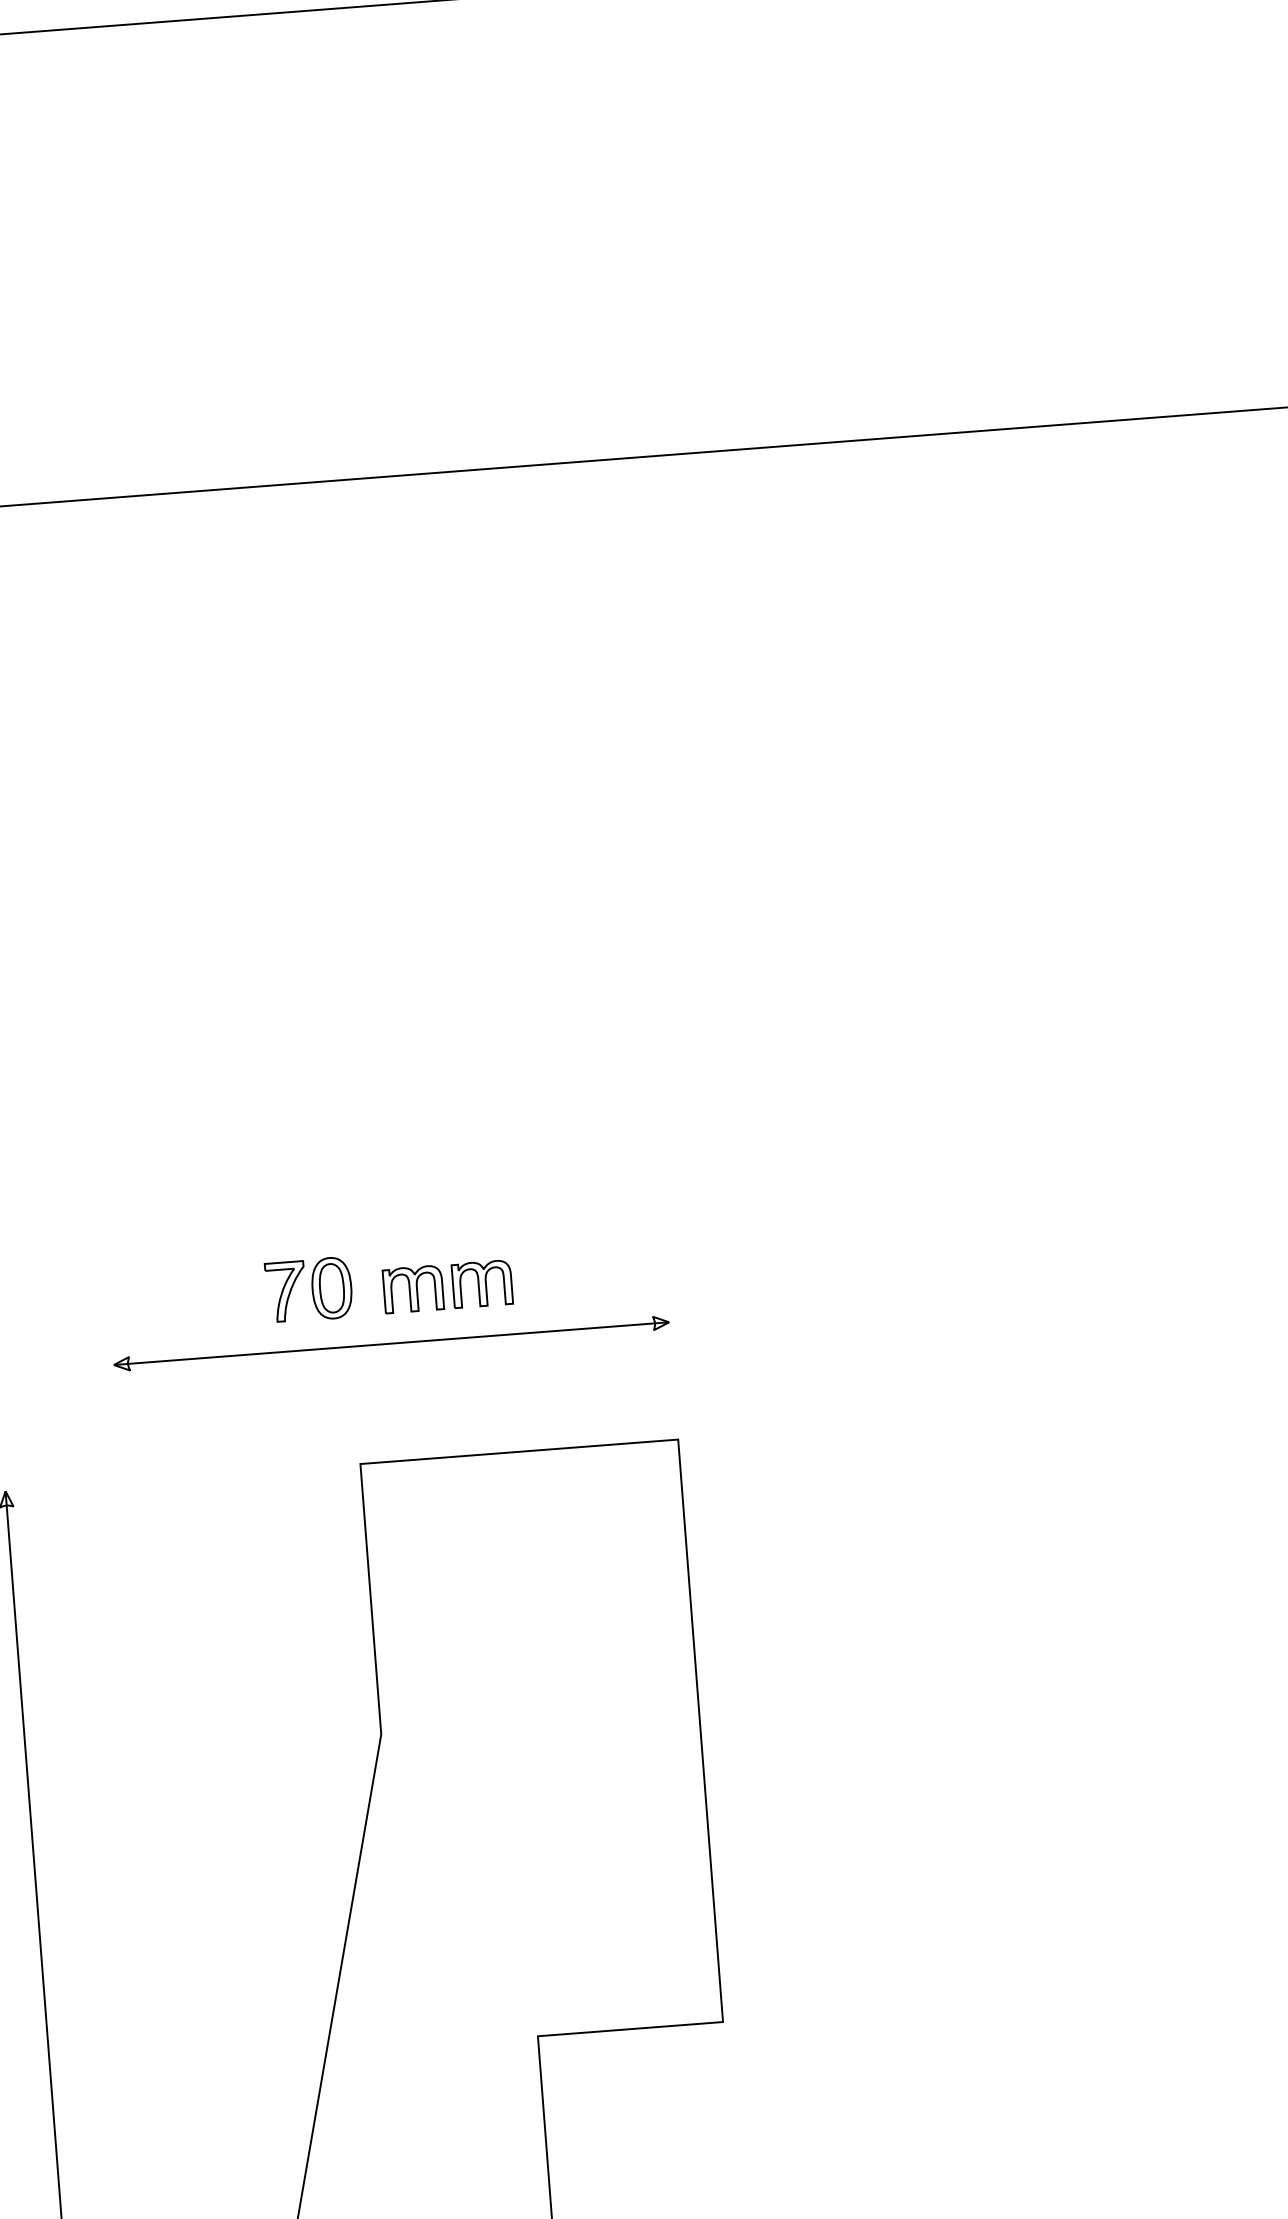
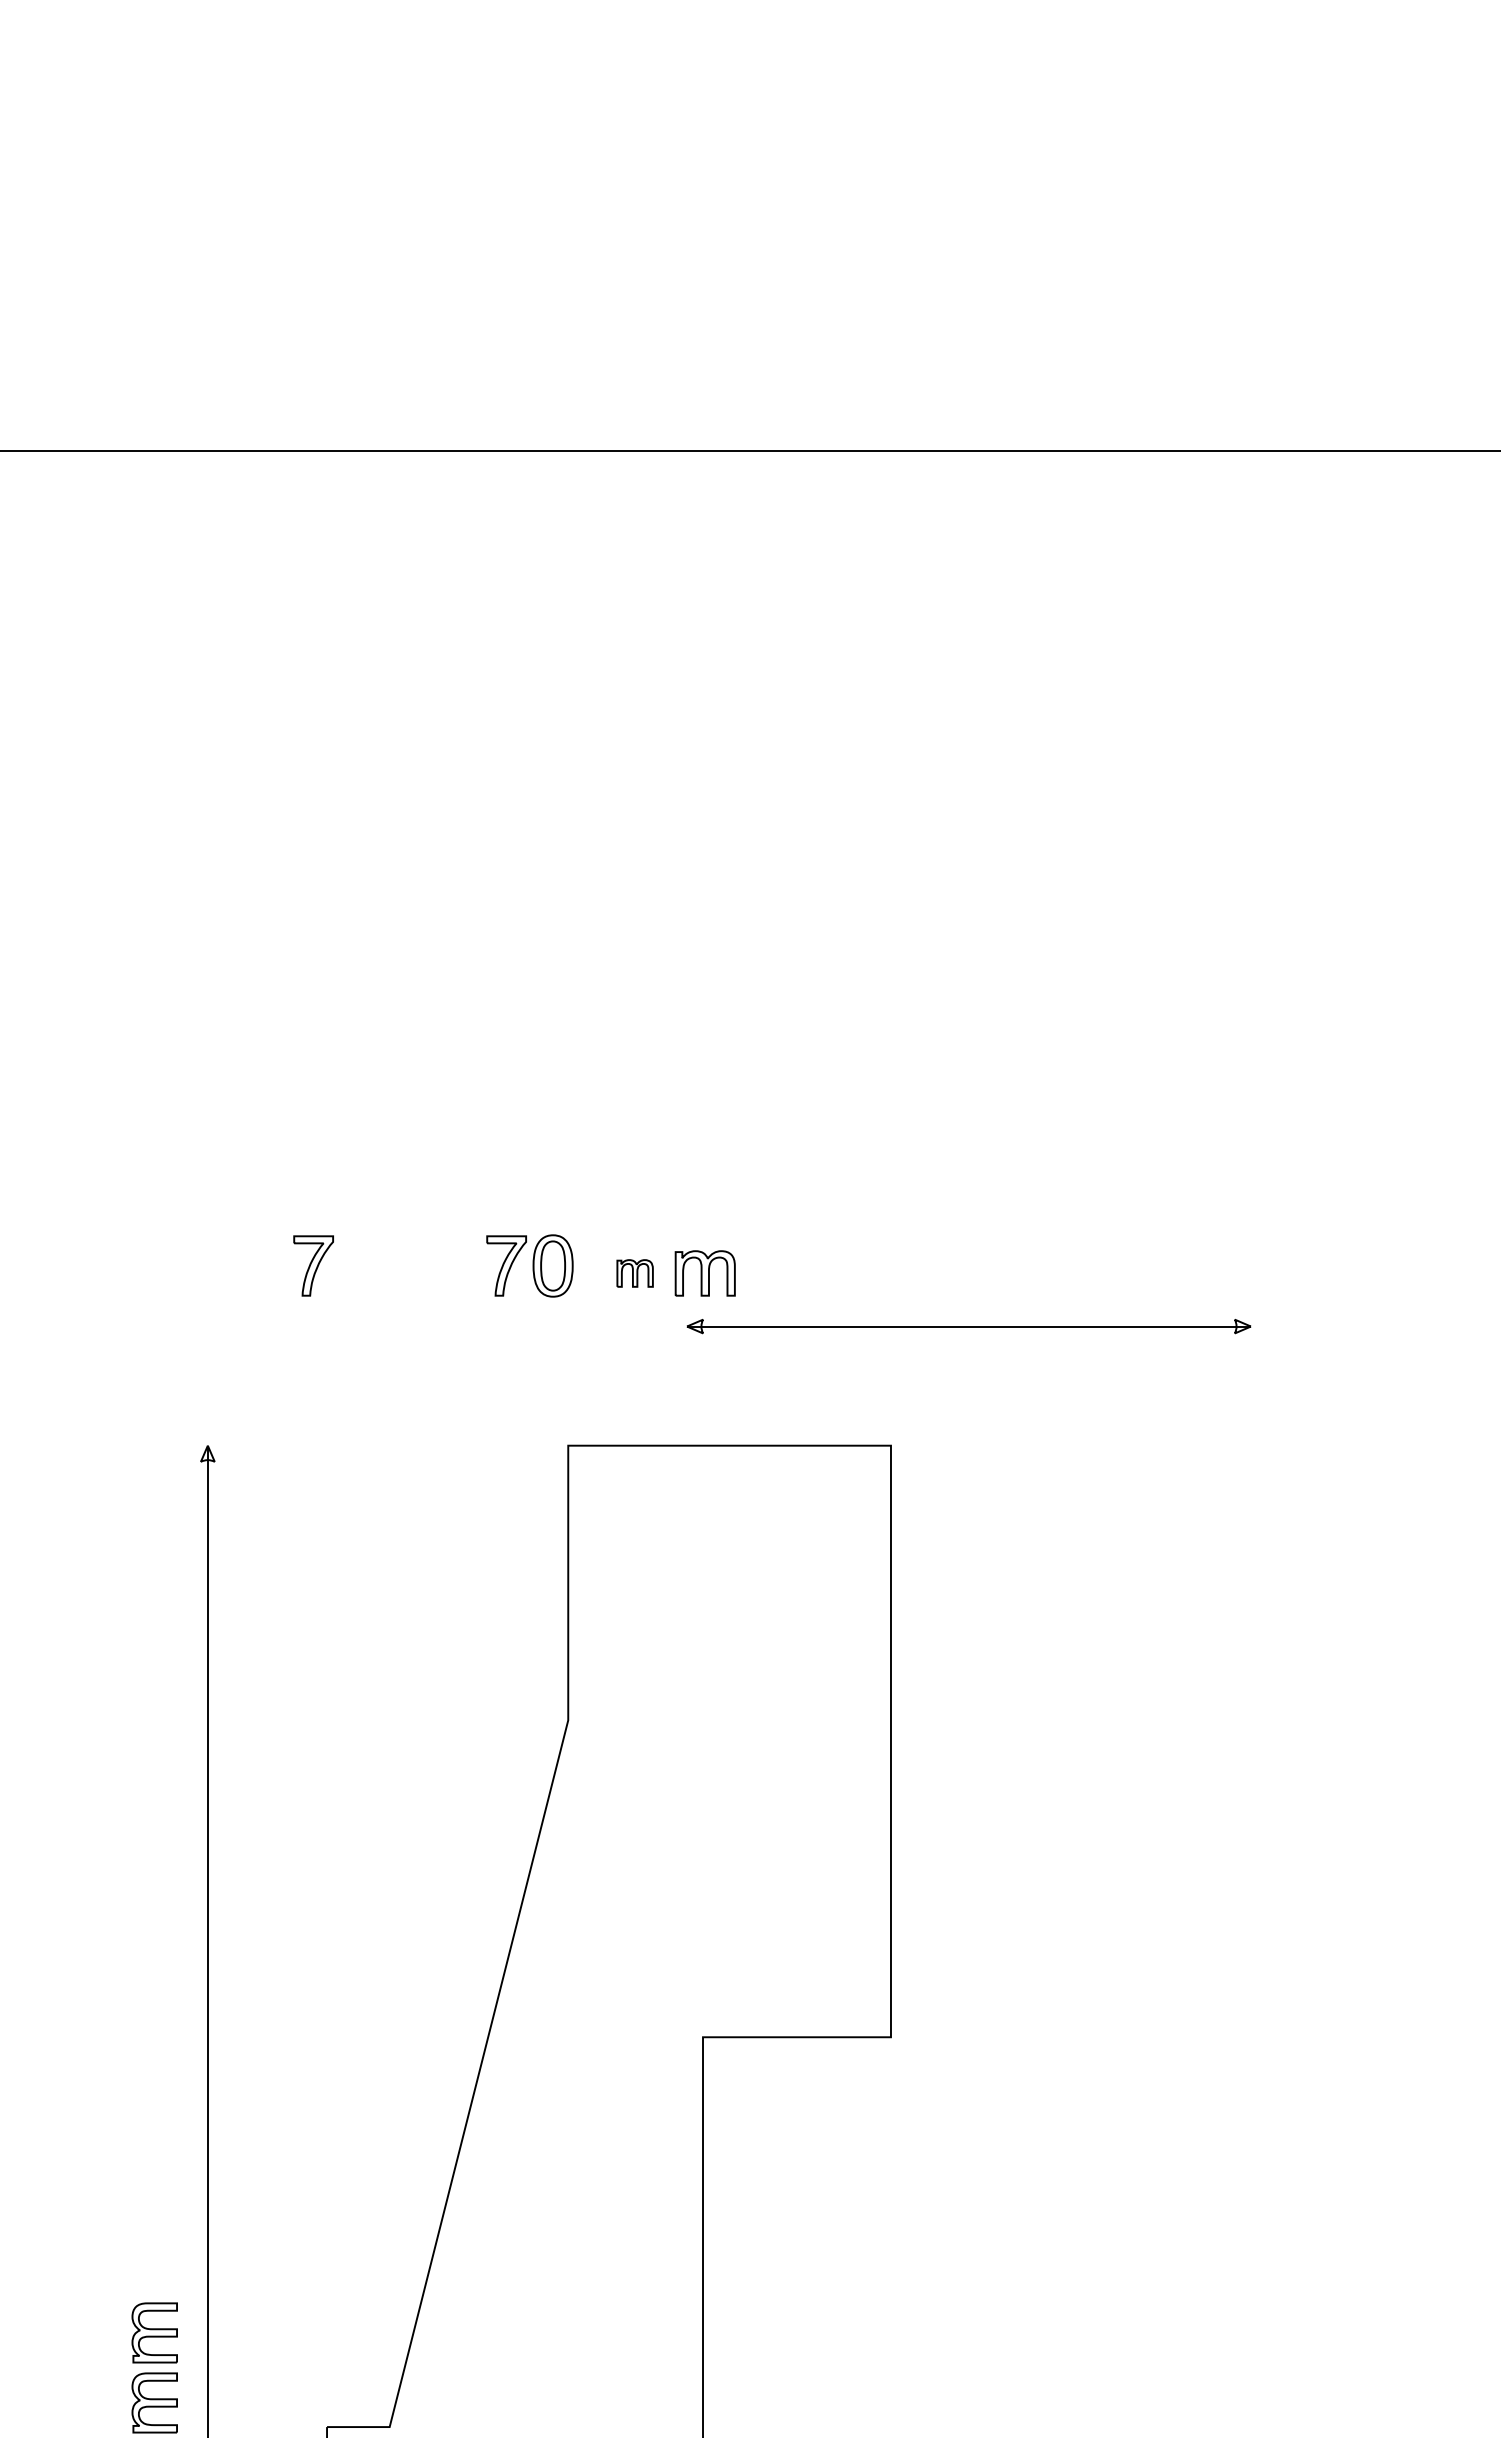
part: (412, 1289) -> (634, 1273), size x0.6
part: (95, 1305) -> (313, 1265), added
part: (391, 1343) -> (968, 1326), moved

